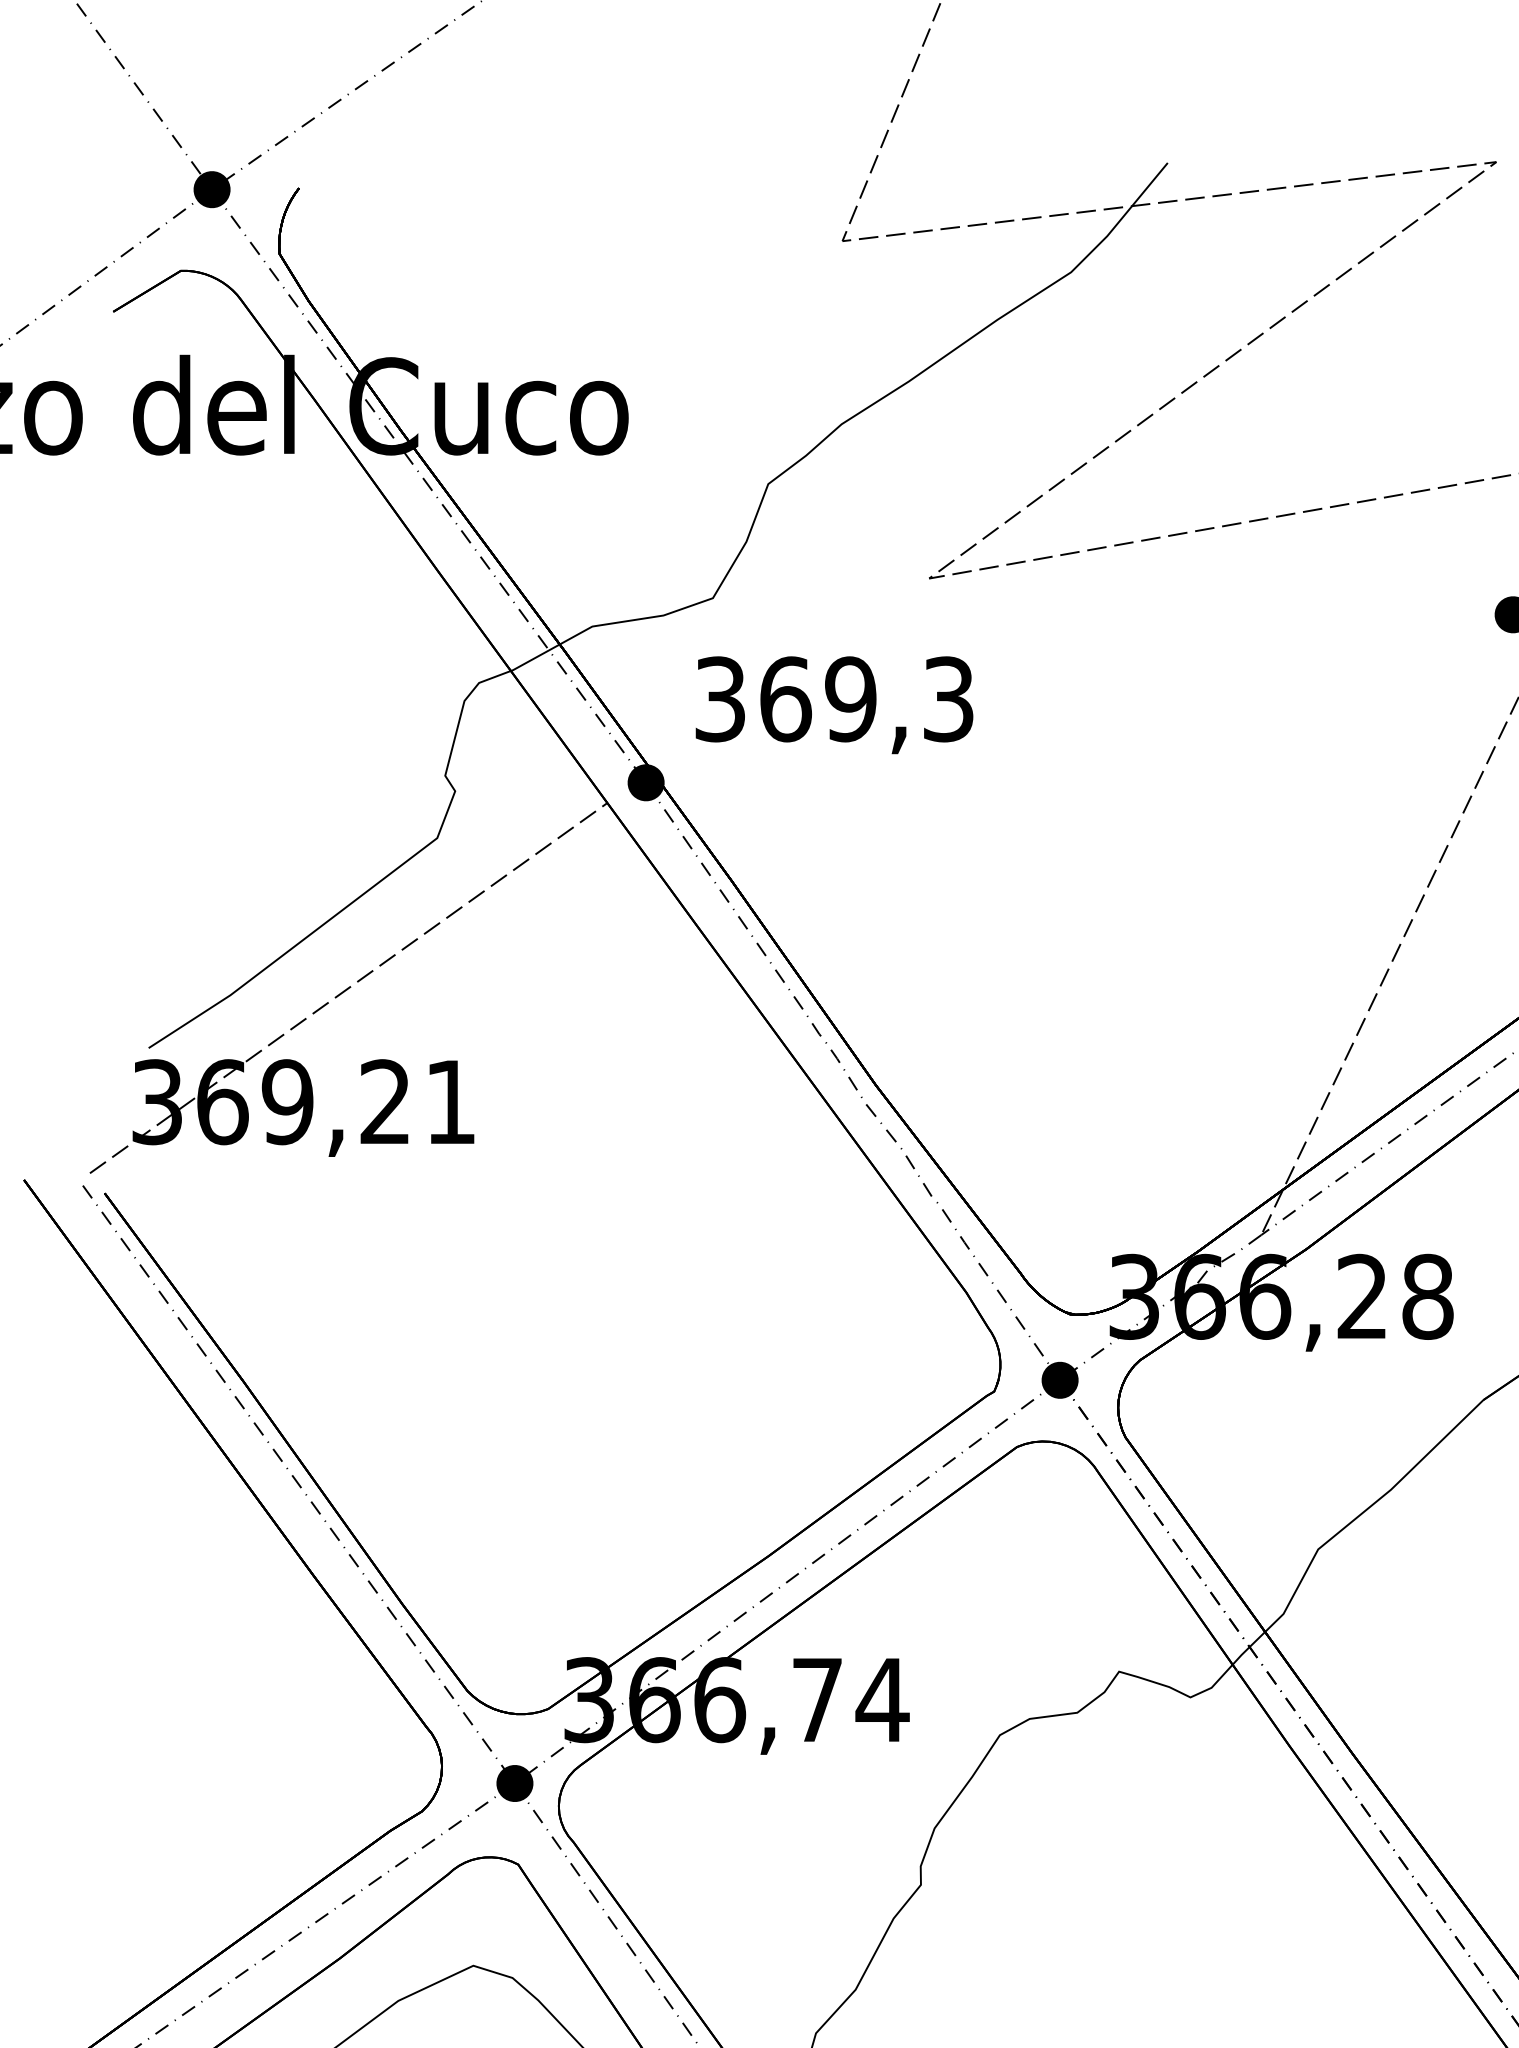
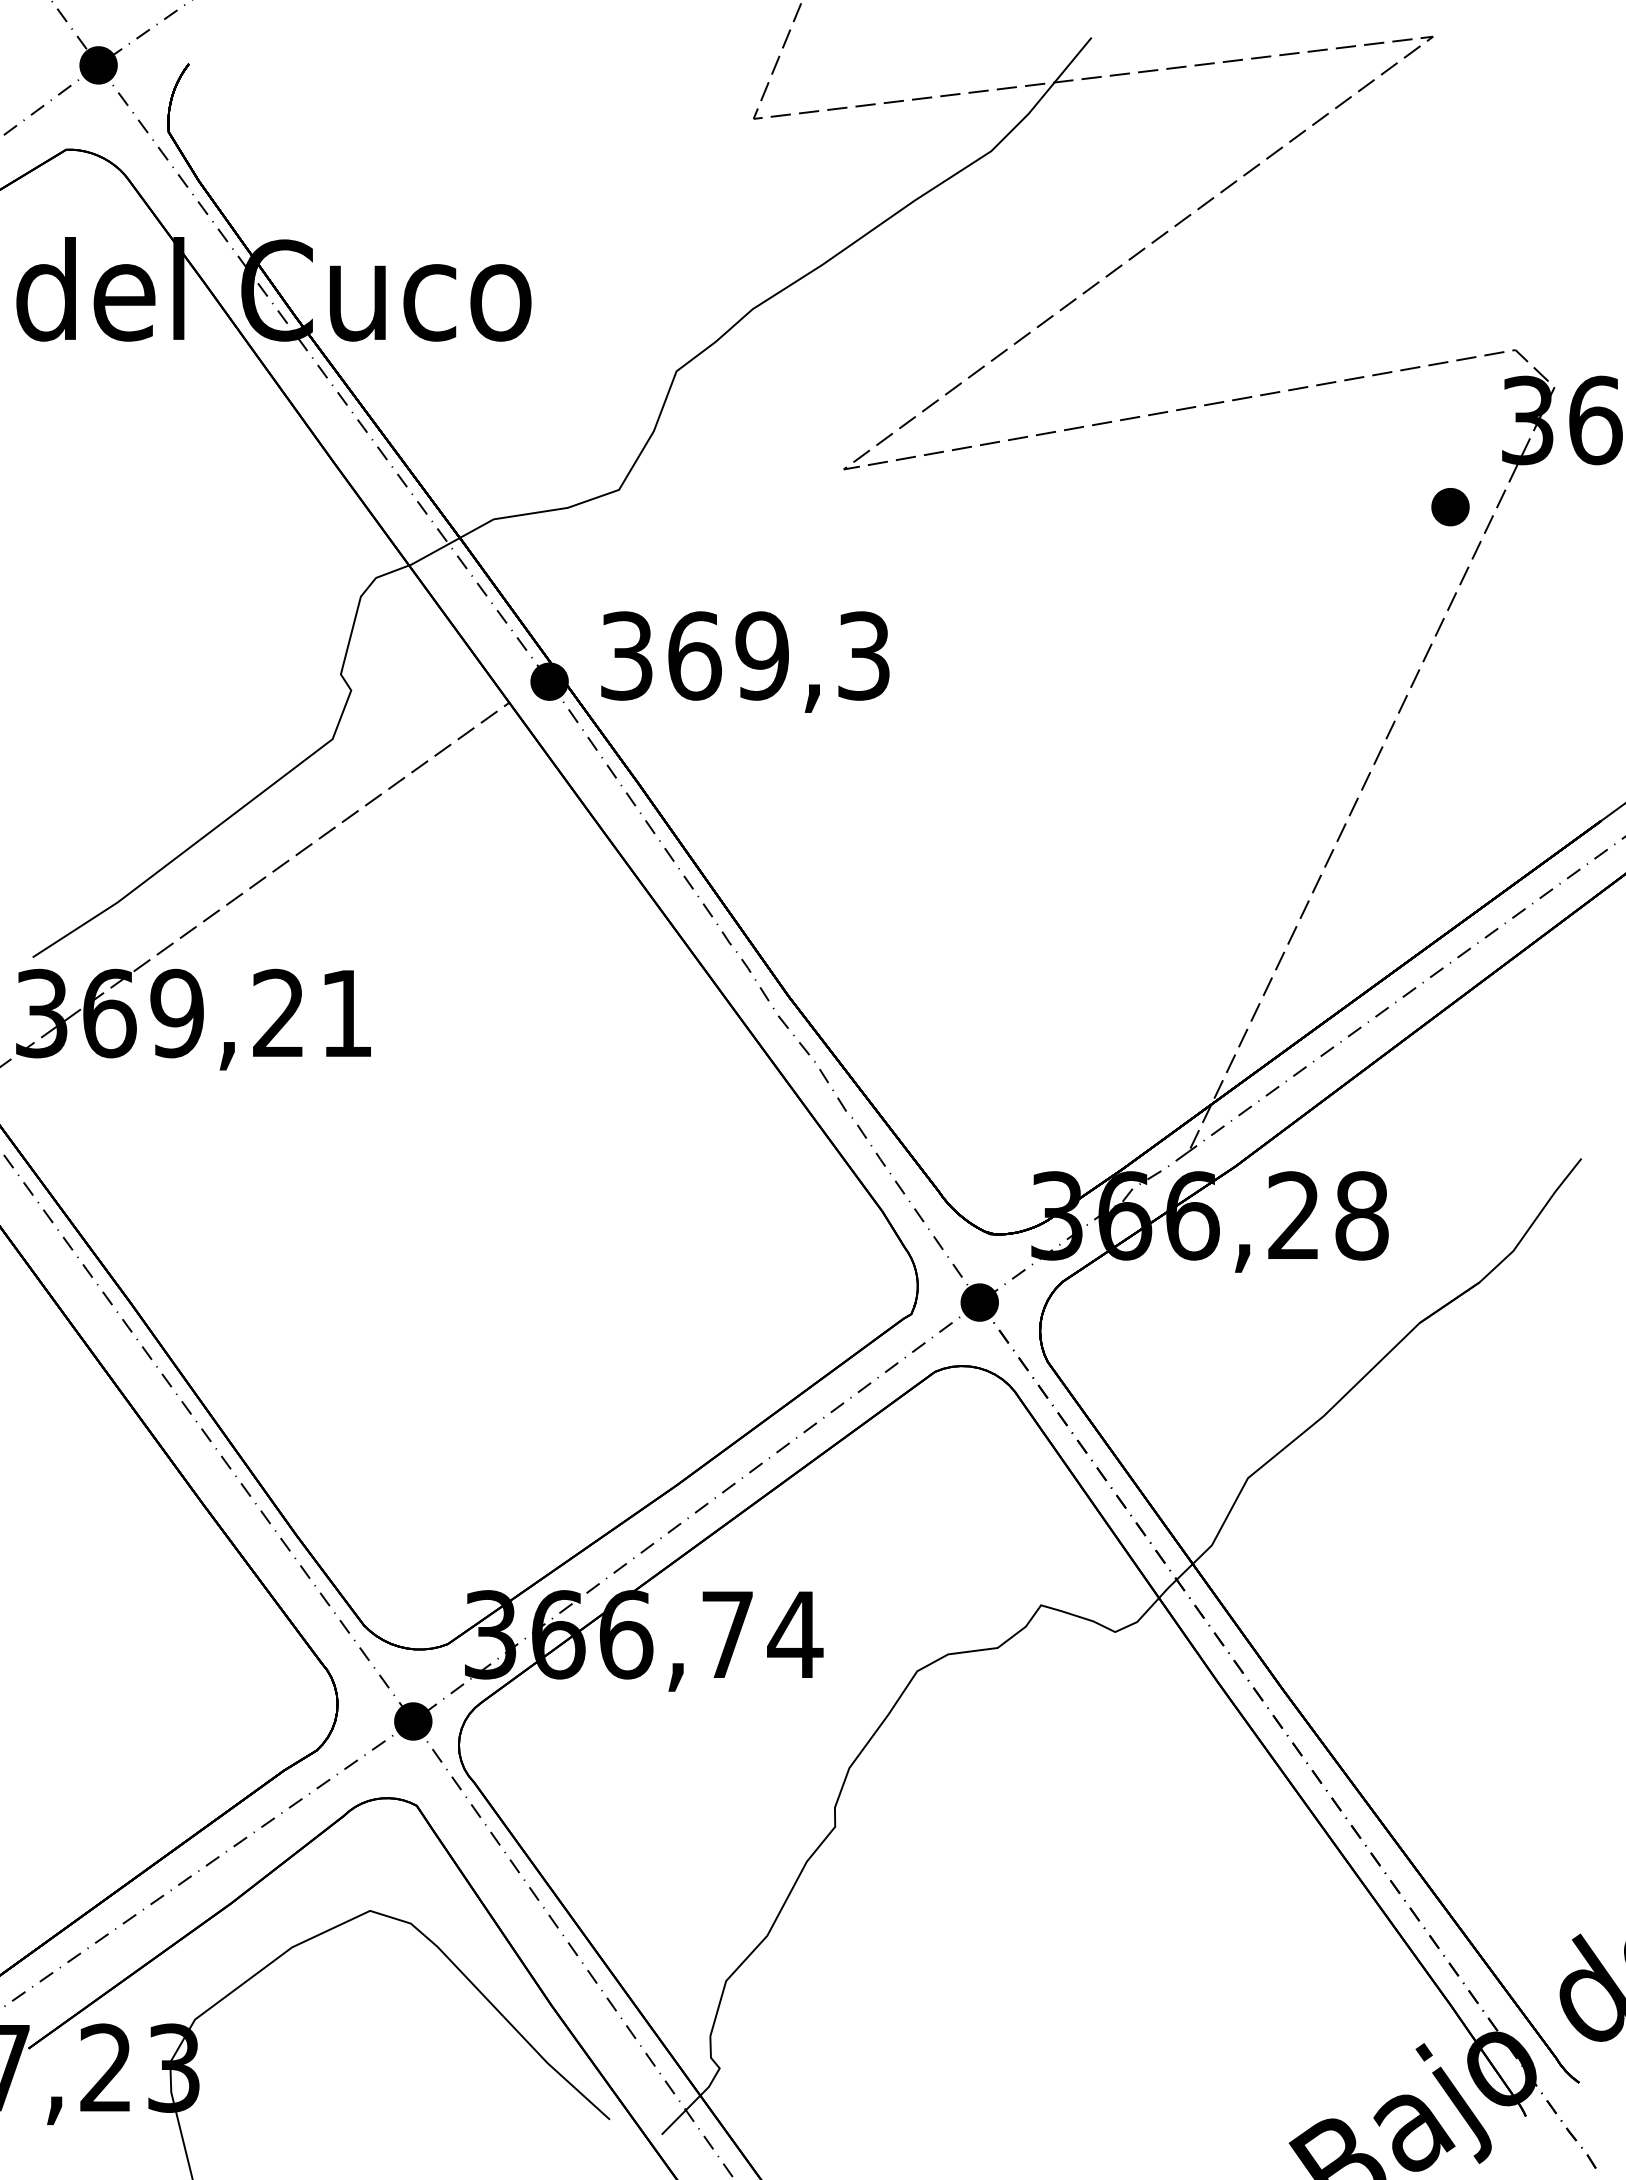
text: (834, 704) -> (745, 661), moved

